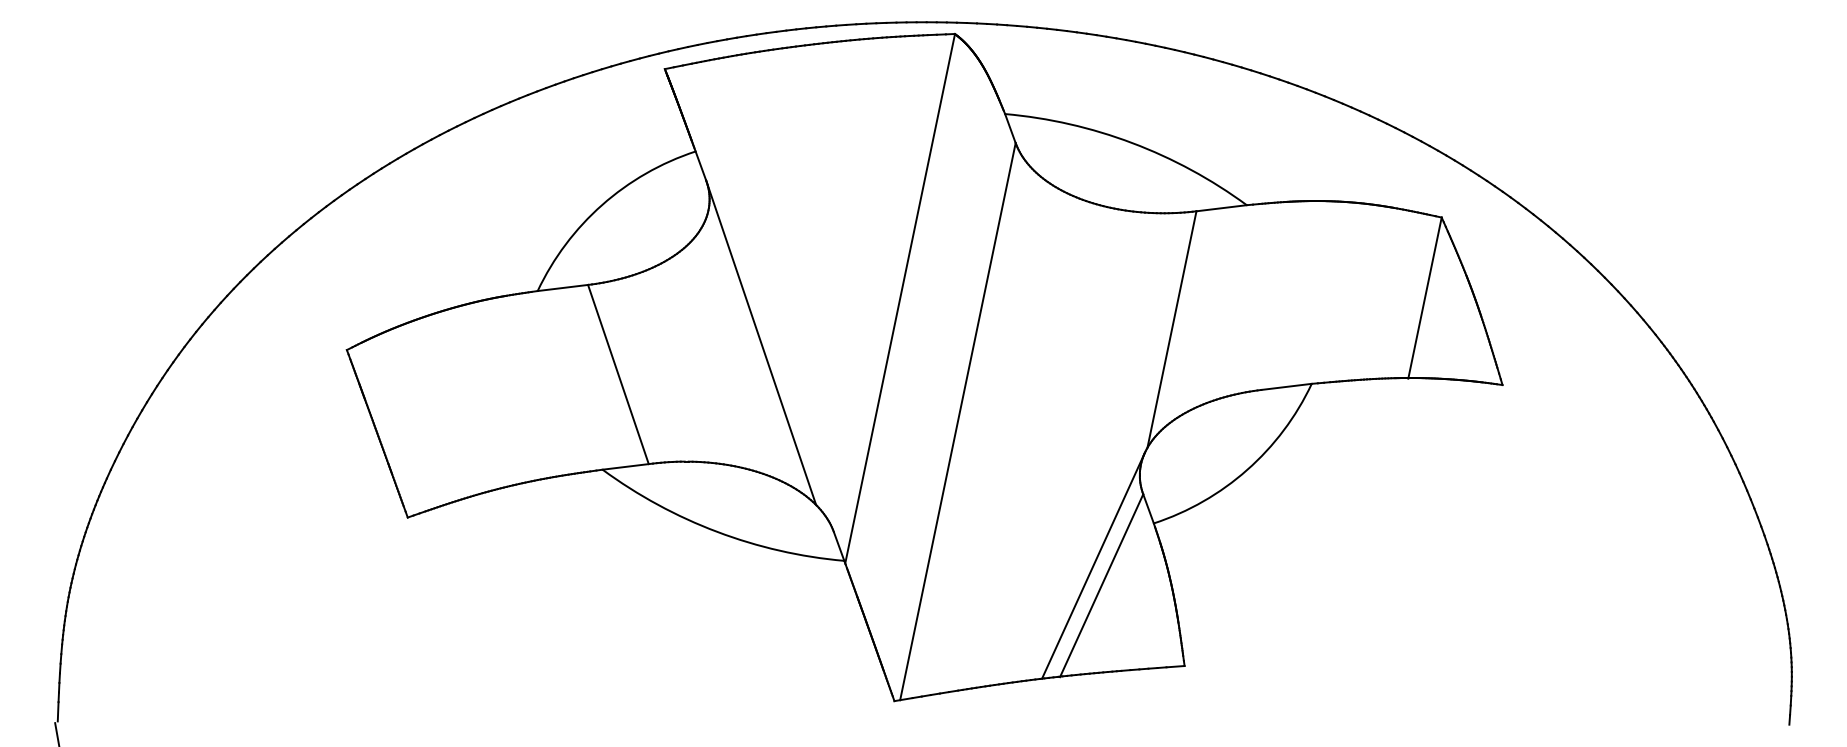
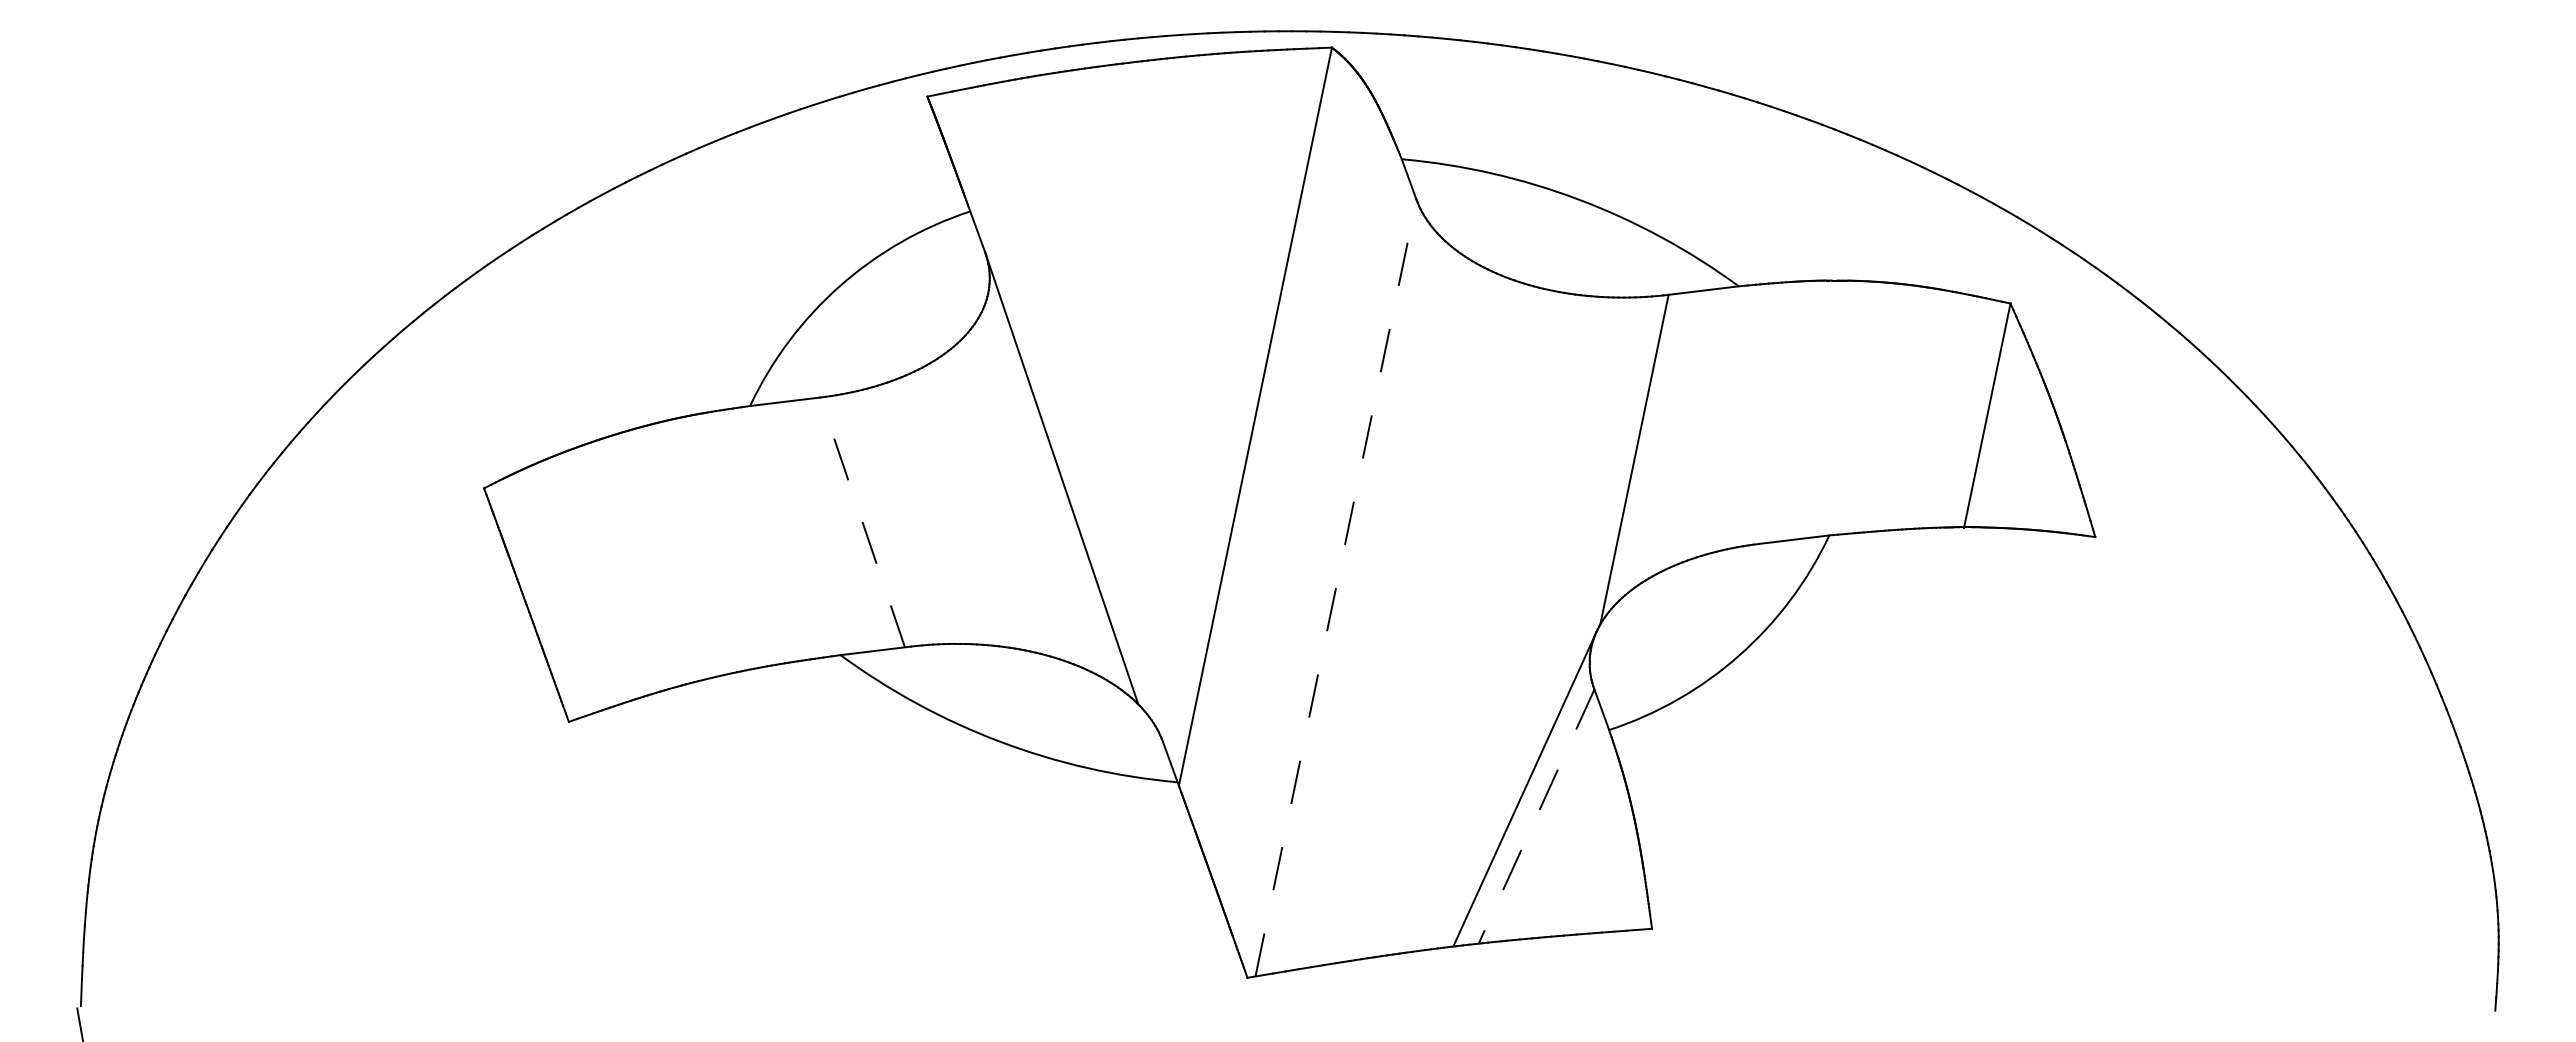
line: (618, 374) -> (862, 522), solid -> dashed
line: (957, 421) -> (1335, 588), solid -> dashed
line: (1101, 586) -> (1536, 817), solid -> dashed

